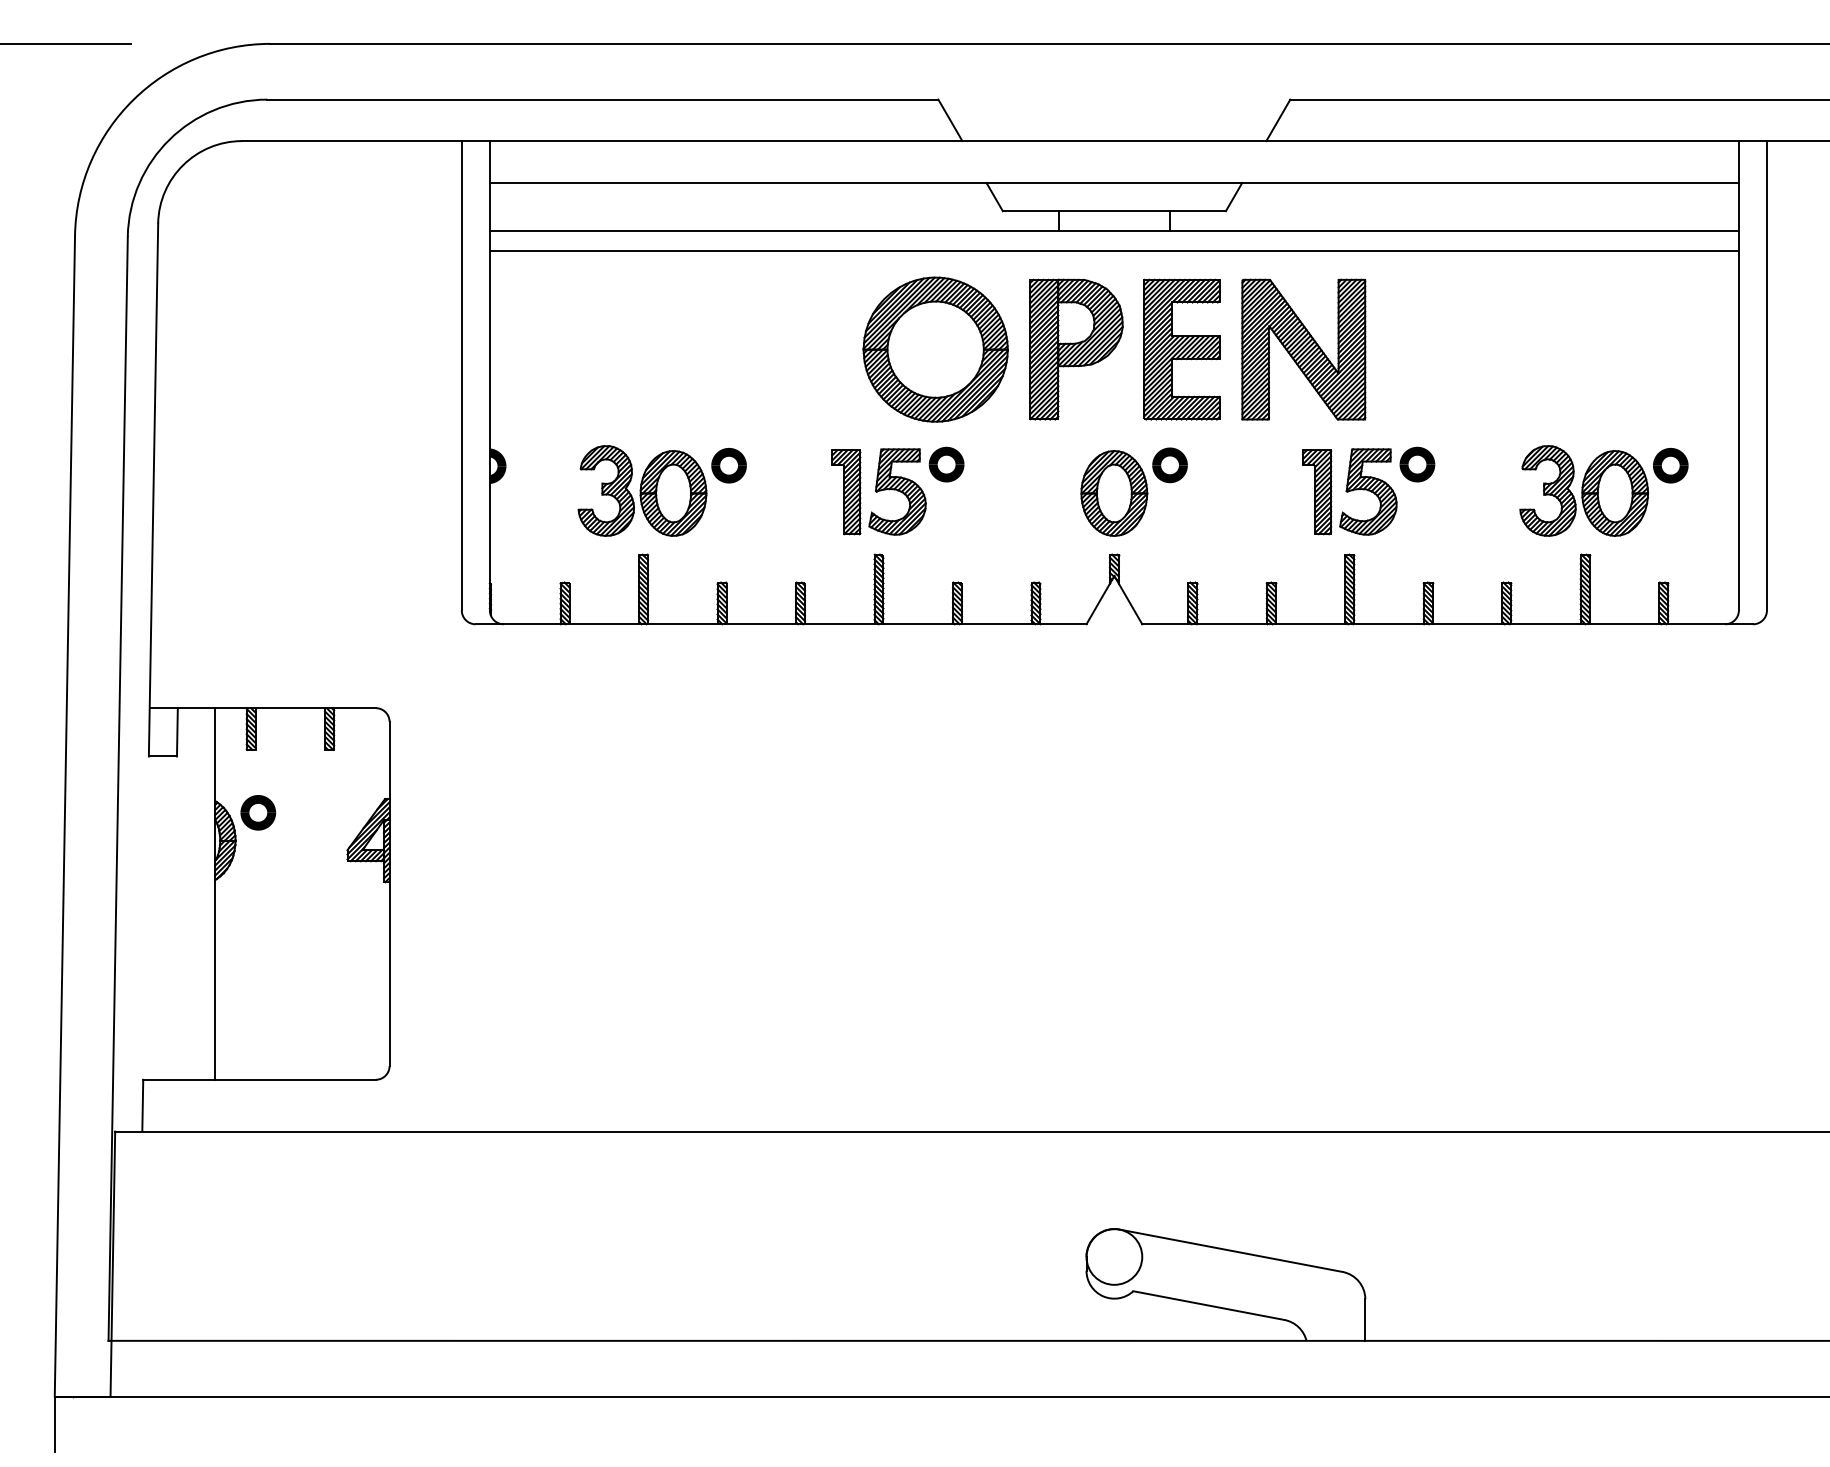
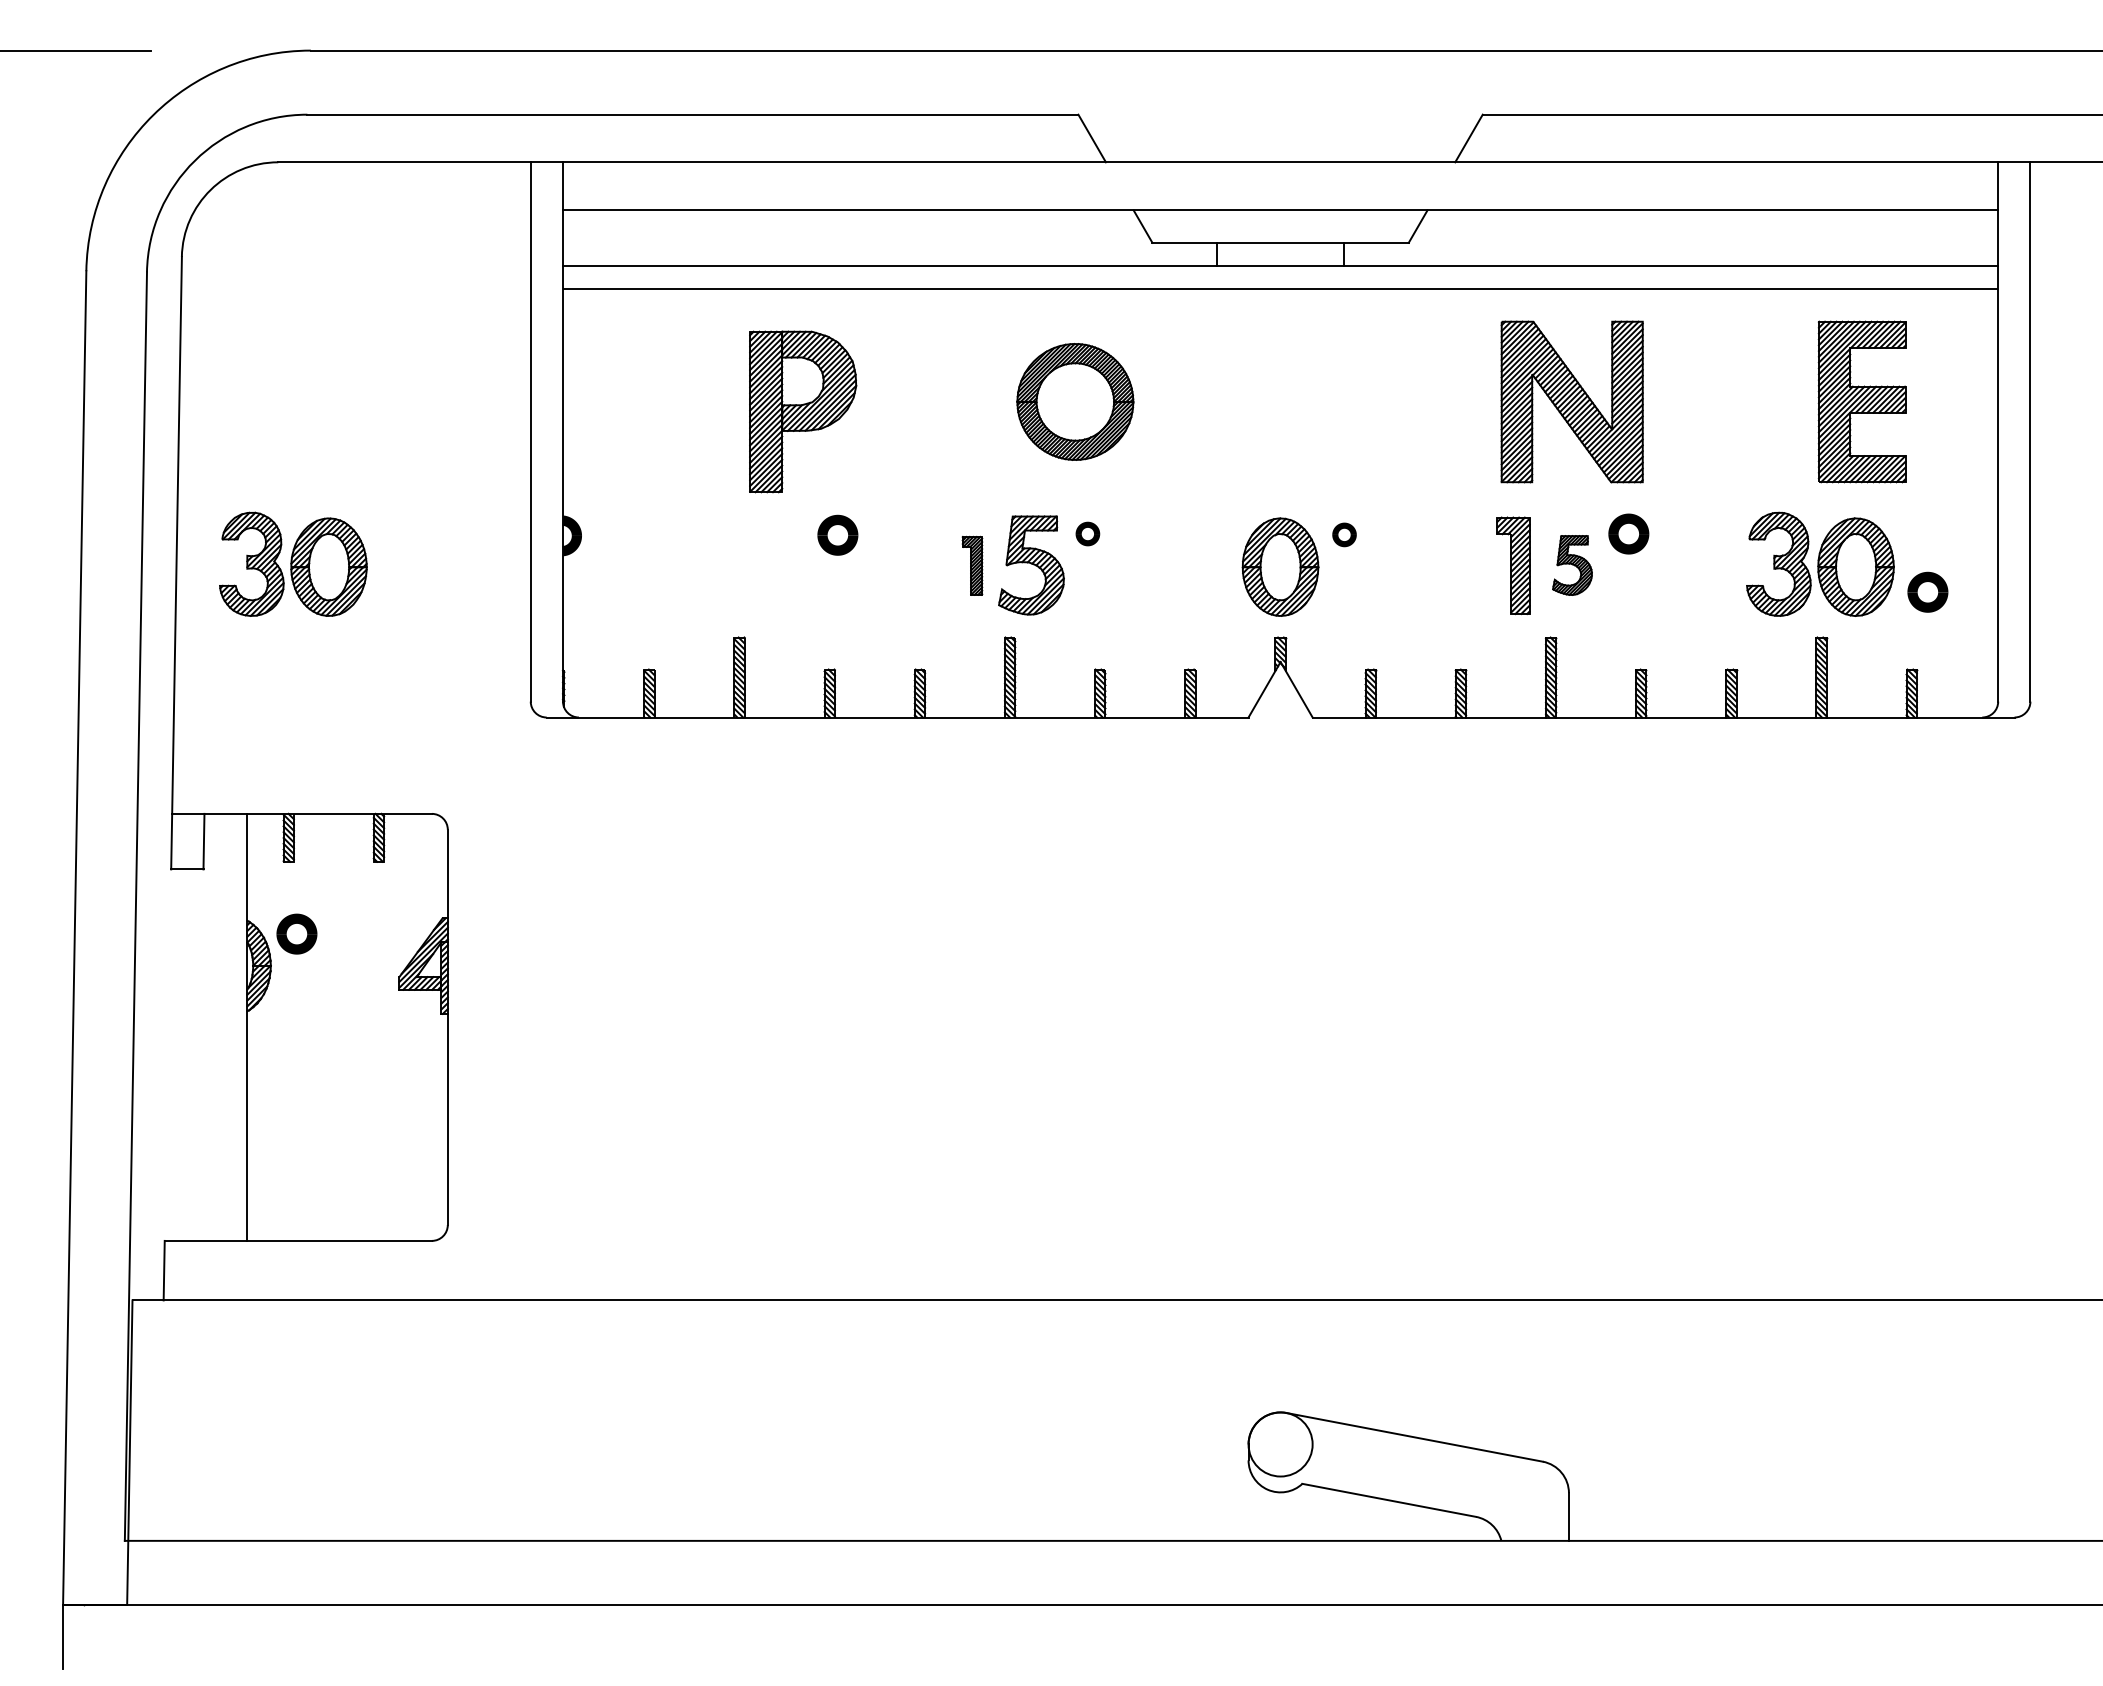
part: (935, 349) -> (1075, 401), size x0.7
part: (1076, 349) -> (803, 411), moved
part: (1181, 349) -> (1861, 401), moved
part: (1303, 349) -> (1571, 401), moved
part: (946, 464) -> (1087, 533), size x0.6
part: (1169, 465) -> (1344, 534), size x0.6
part: (1670, 465) -> (1927, 591), moved
part: (642, 490) -> (293, 563), moved
part: (846, 491) -> (972, 565), size x0.6
part: (1368, 491) -> (1572, 565), size x0.6

